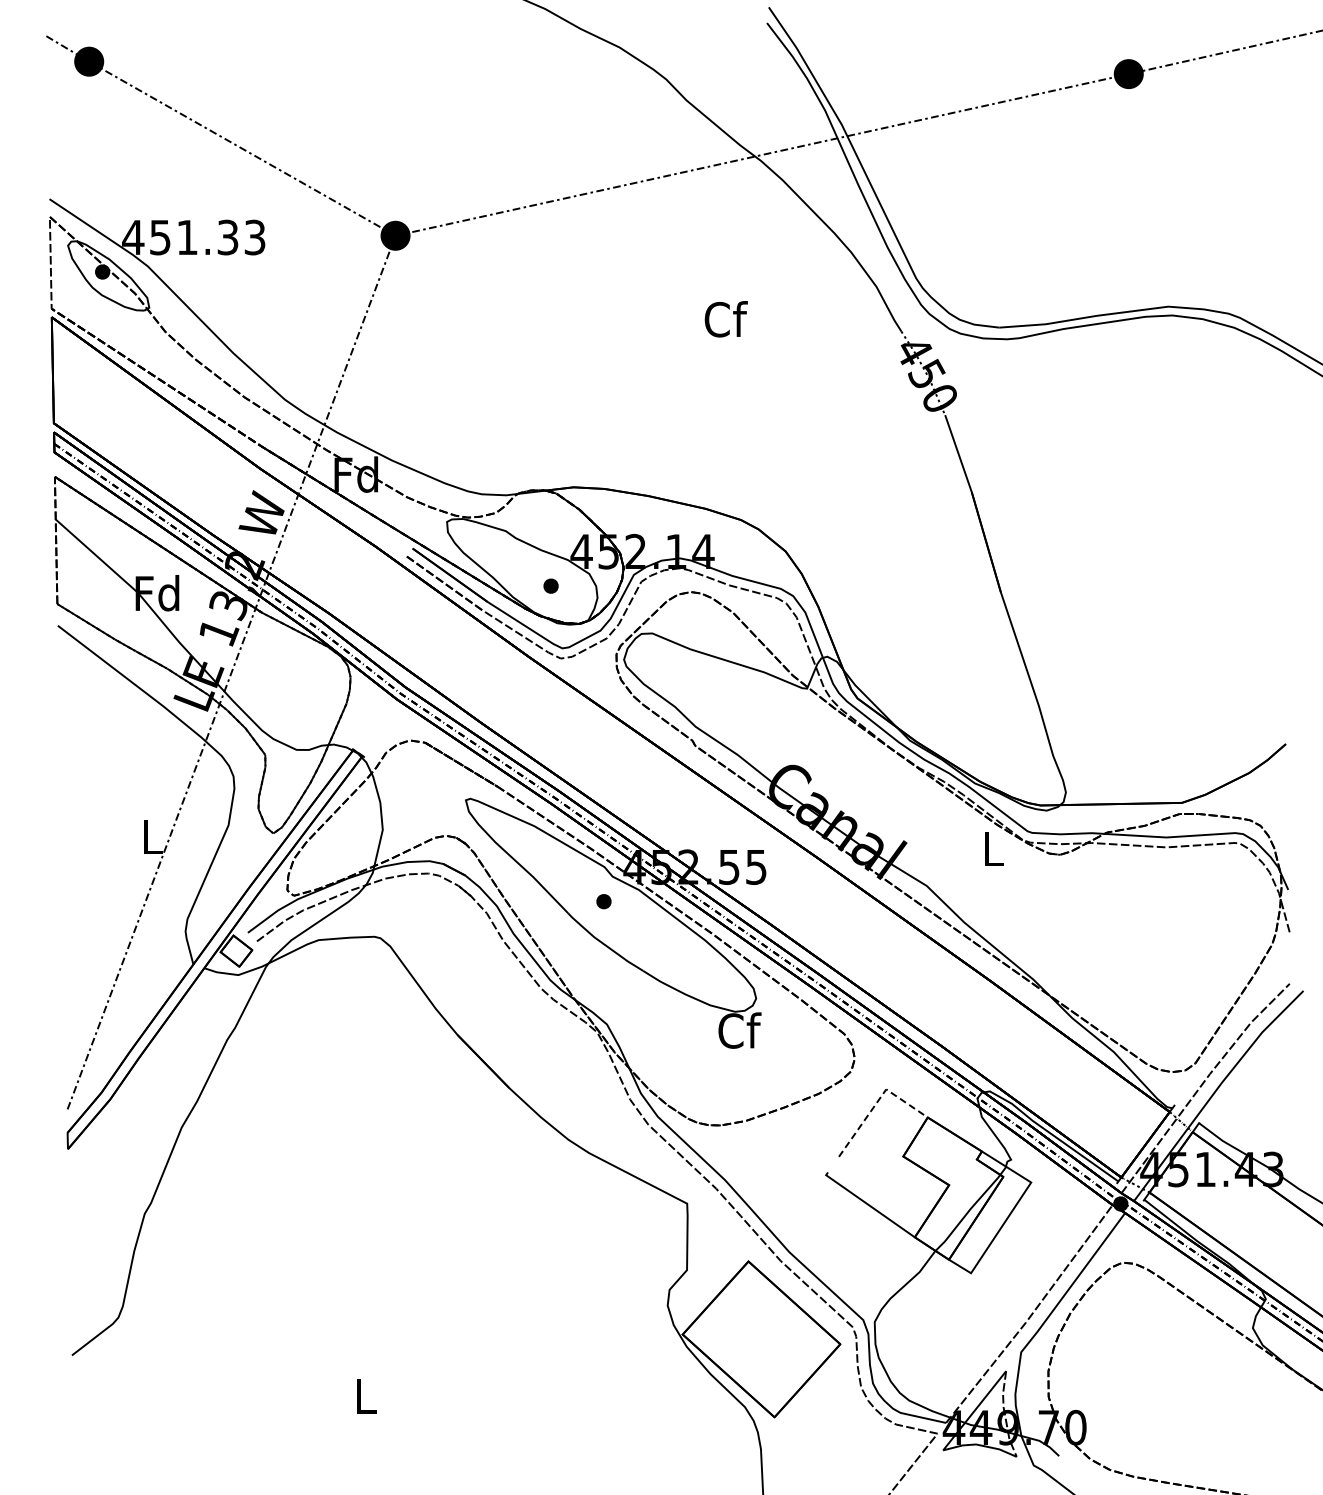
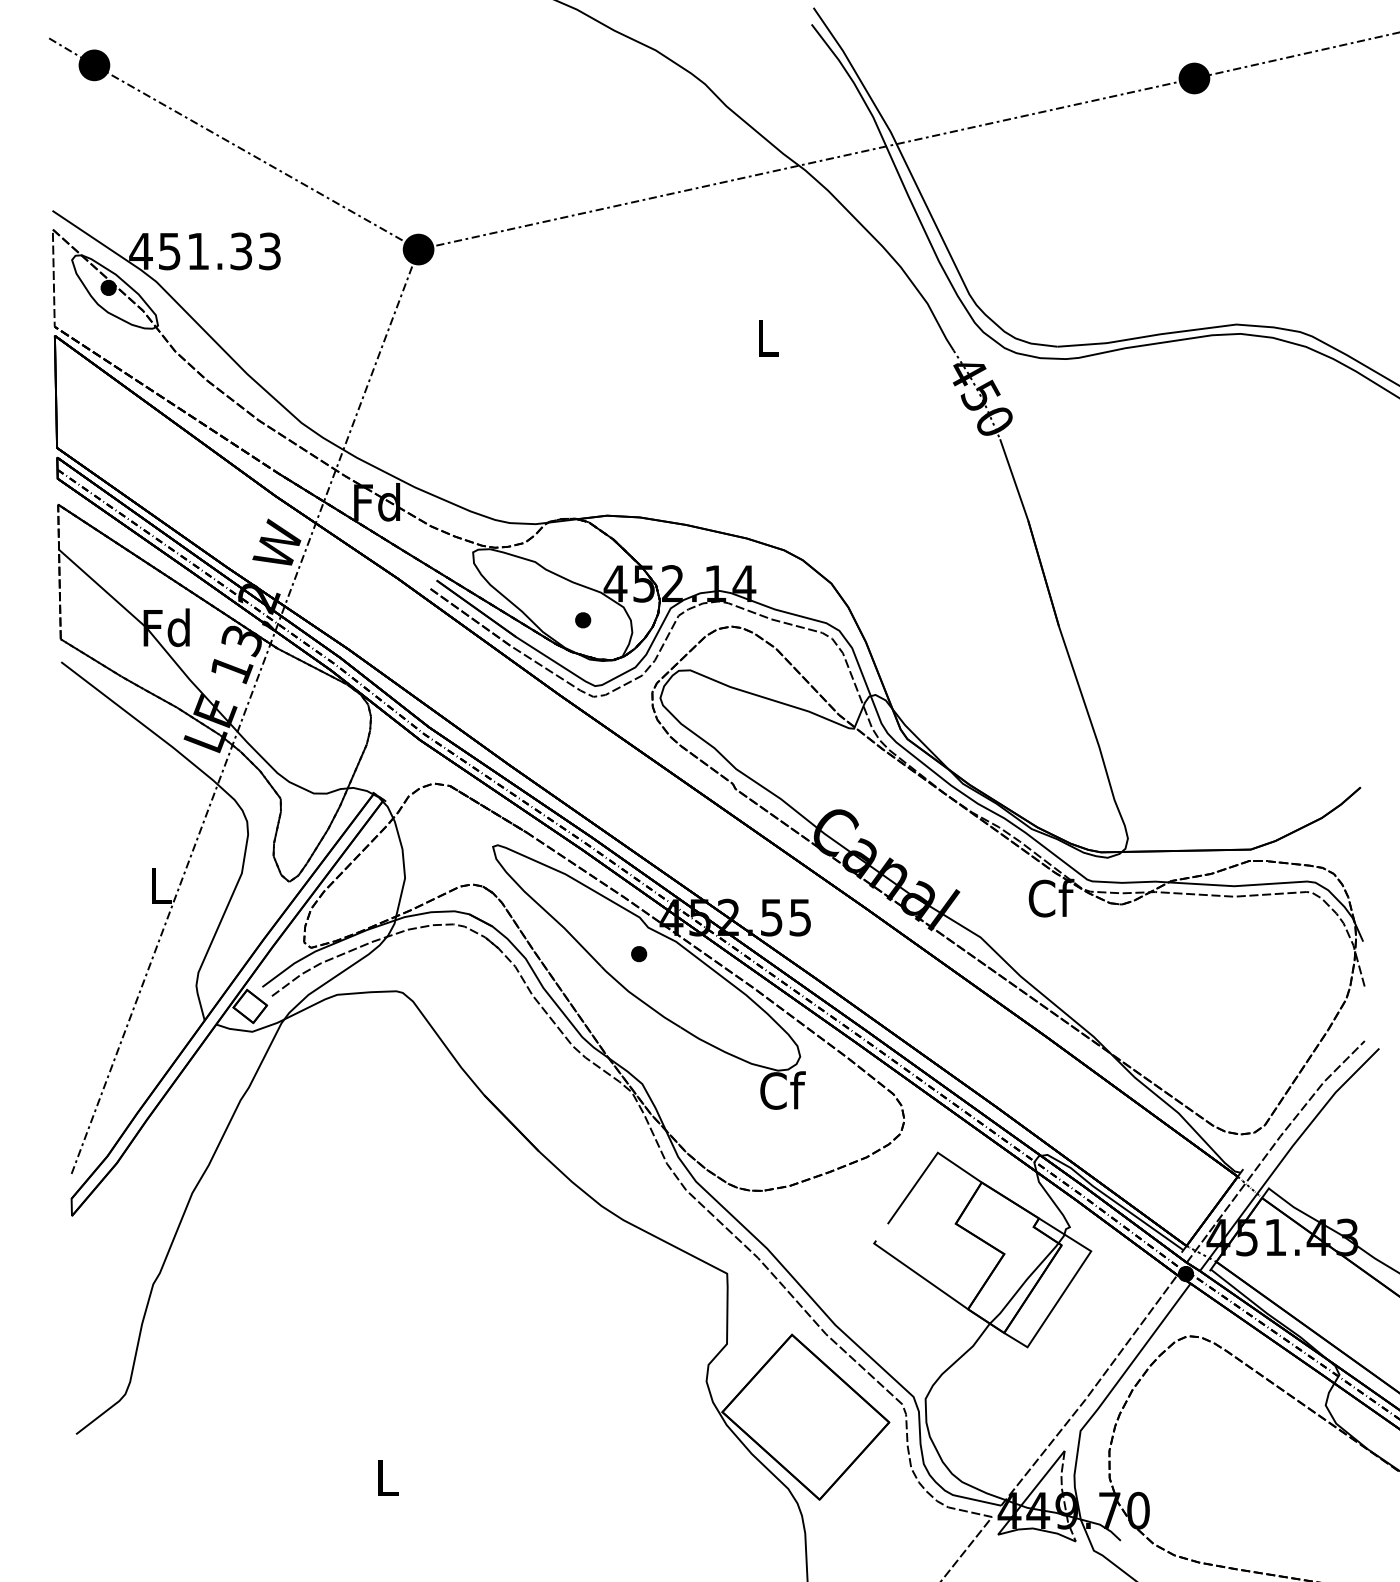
text: (725, 319) -> (767, 338), Cf -> L
text: (993, 848) -> (1051, 897), L -> Cf
line: (877, 1101) -> (928, 1165), dashed -> solid

